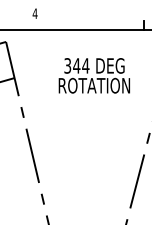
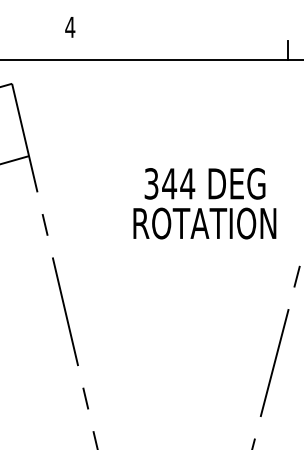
text: (93, 75) -> (203, 202), moved

